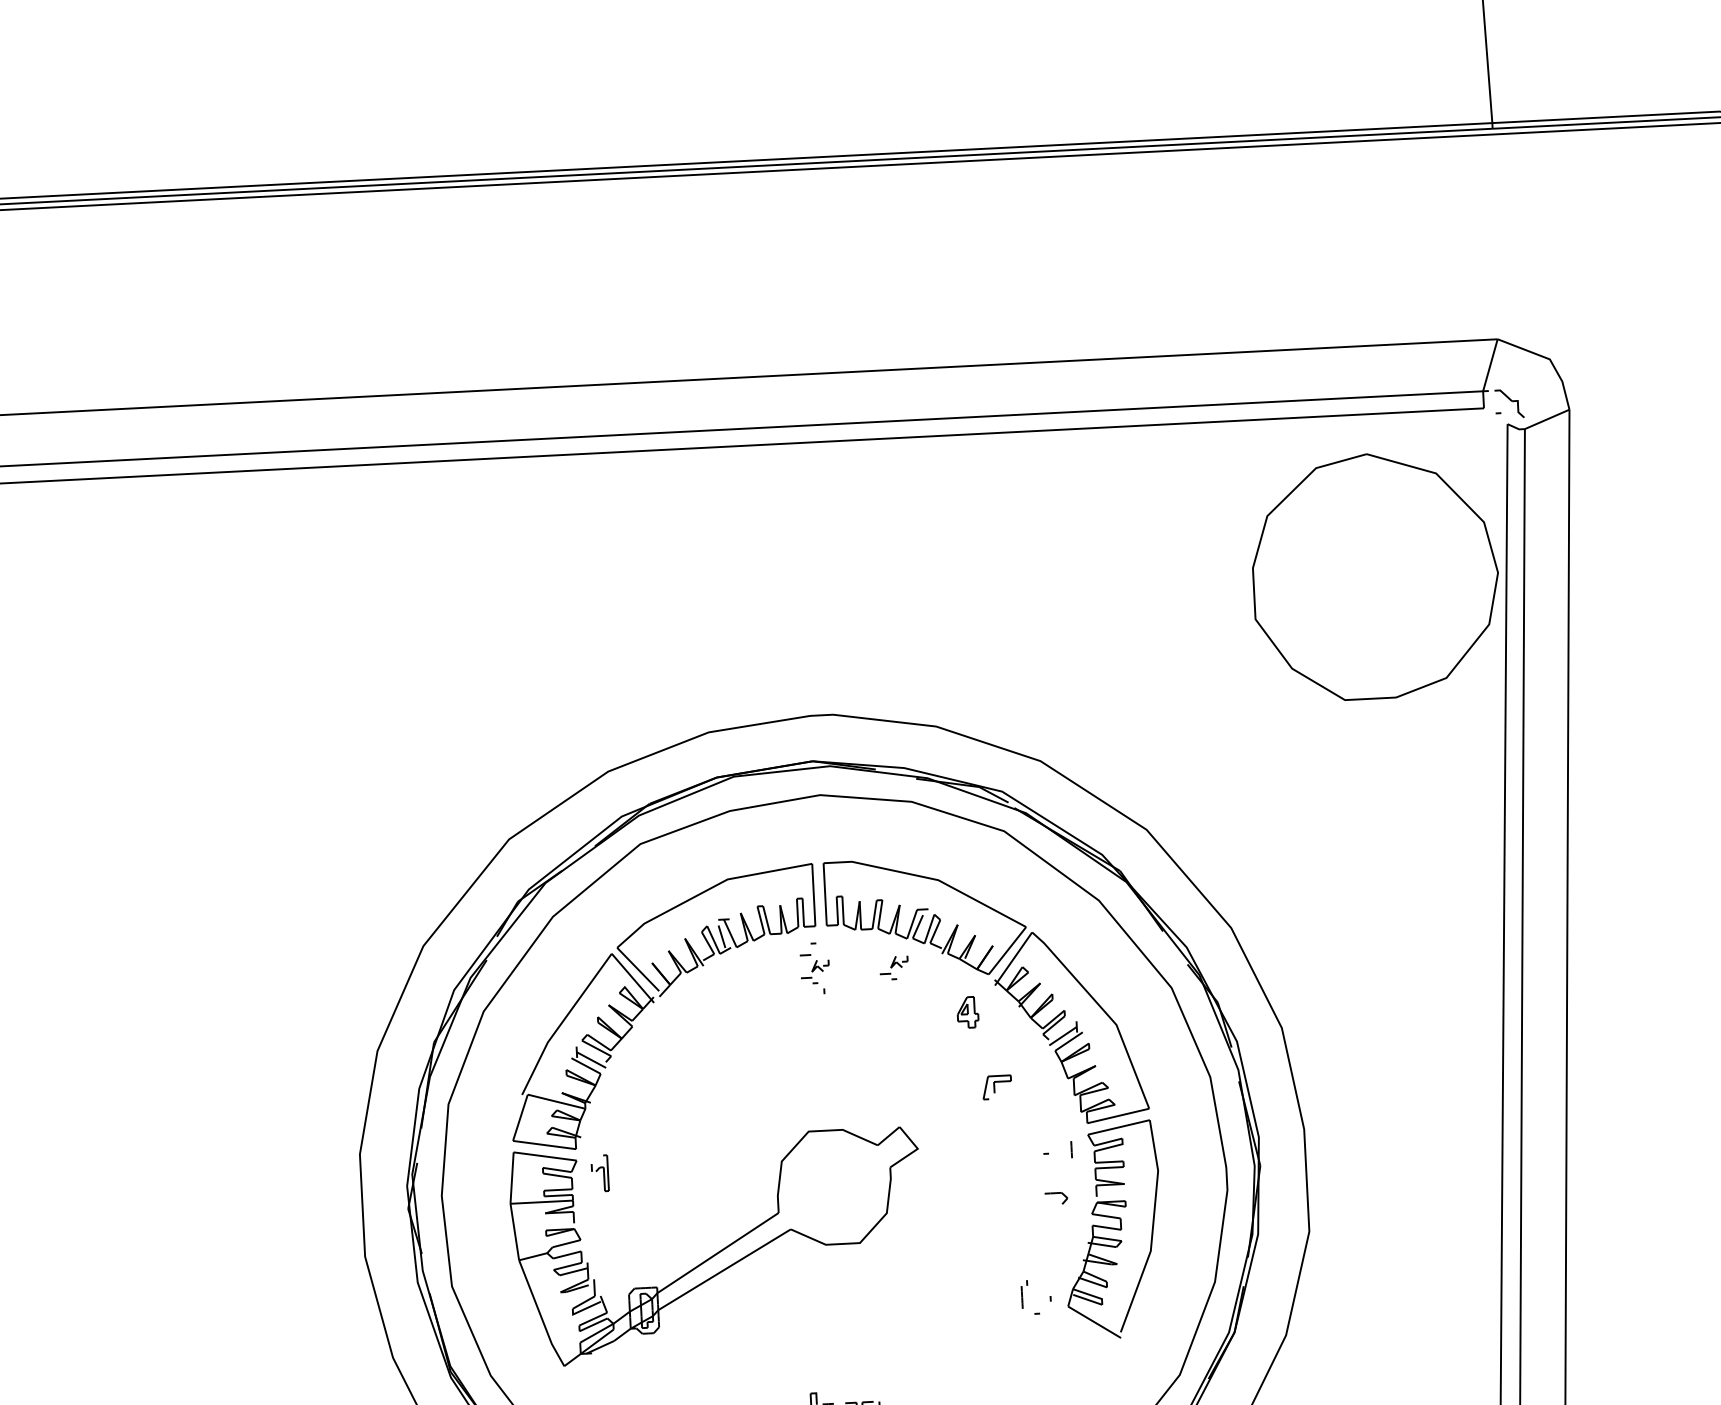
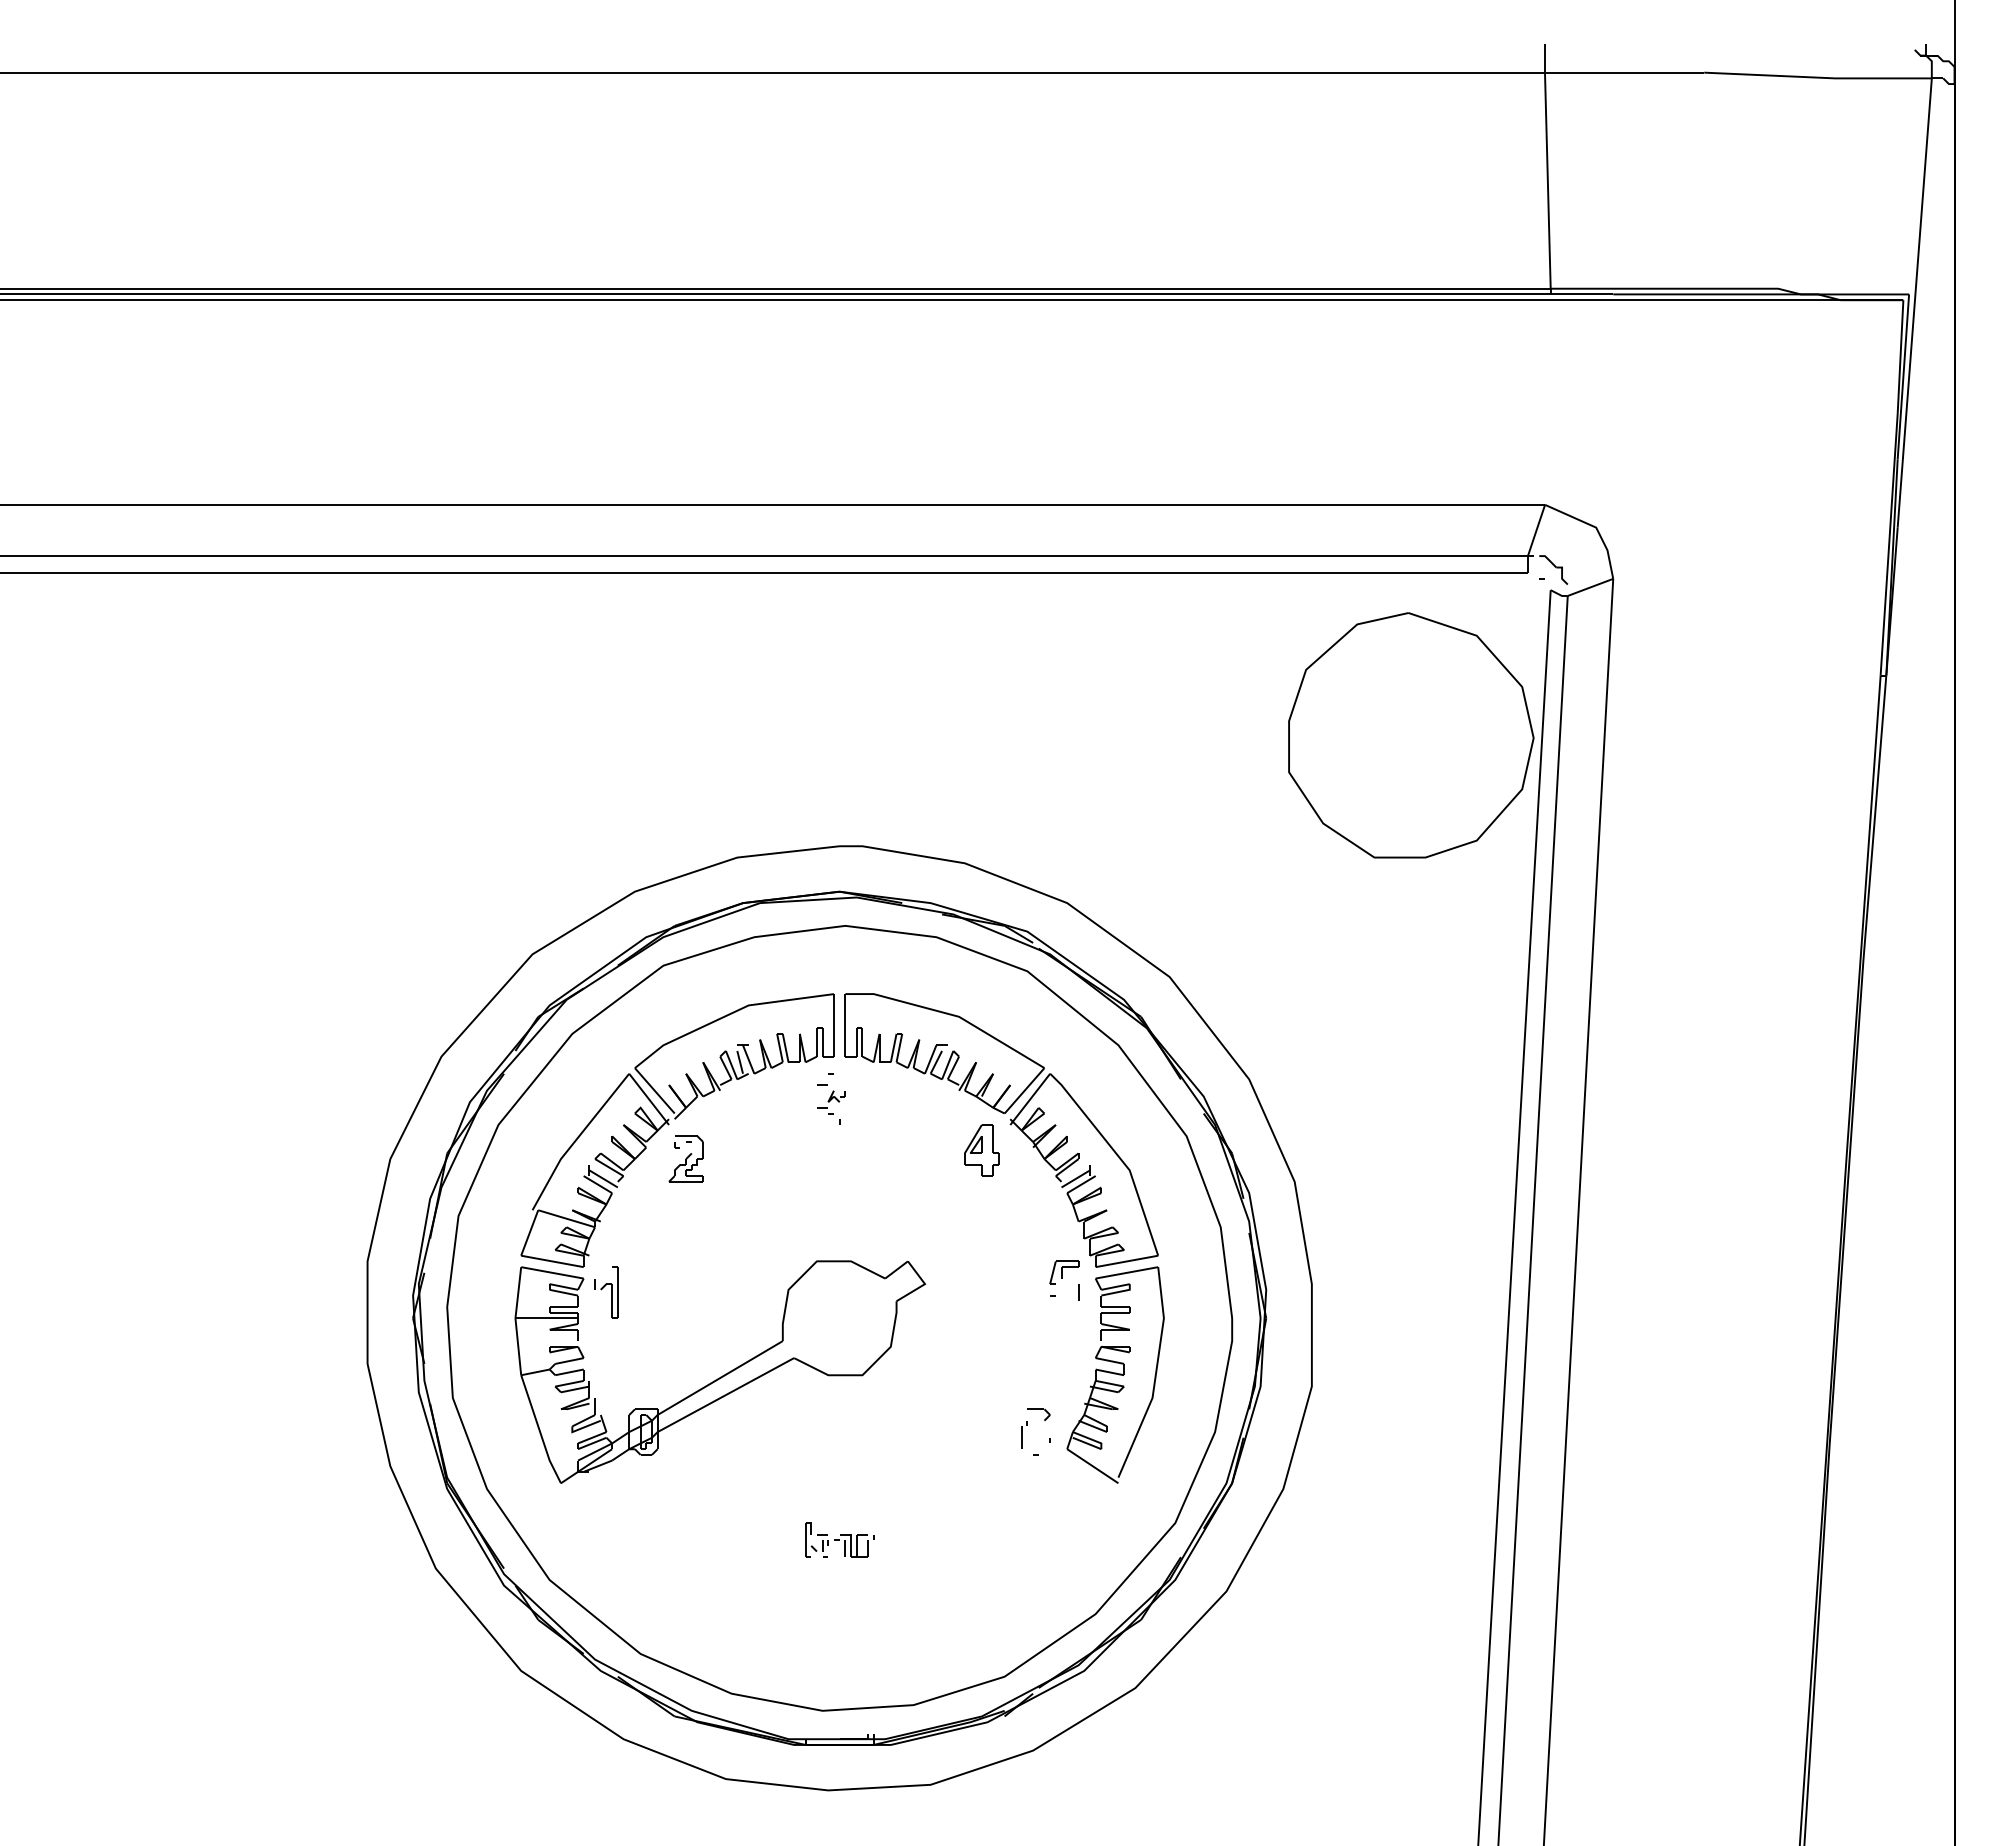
part: (894, 968) -> (910, 1102), removed
part: (967, 1012) -> (981, 1150), size x1.67
part: (672, 1035) -> (685, 1158), added
part: (997, 1087) -> (1064, 1272), moved
part: (600, 1173) -> (606, 1292), size x1.43
part: (1055, 1198) -> (1038, 1414), moved

